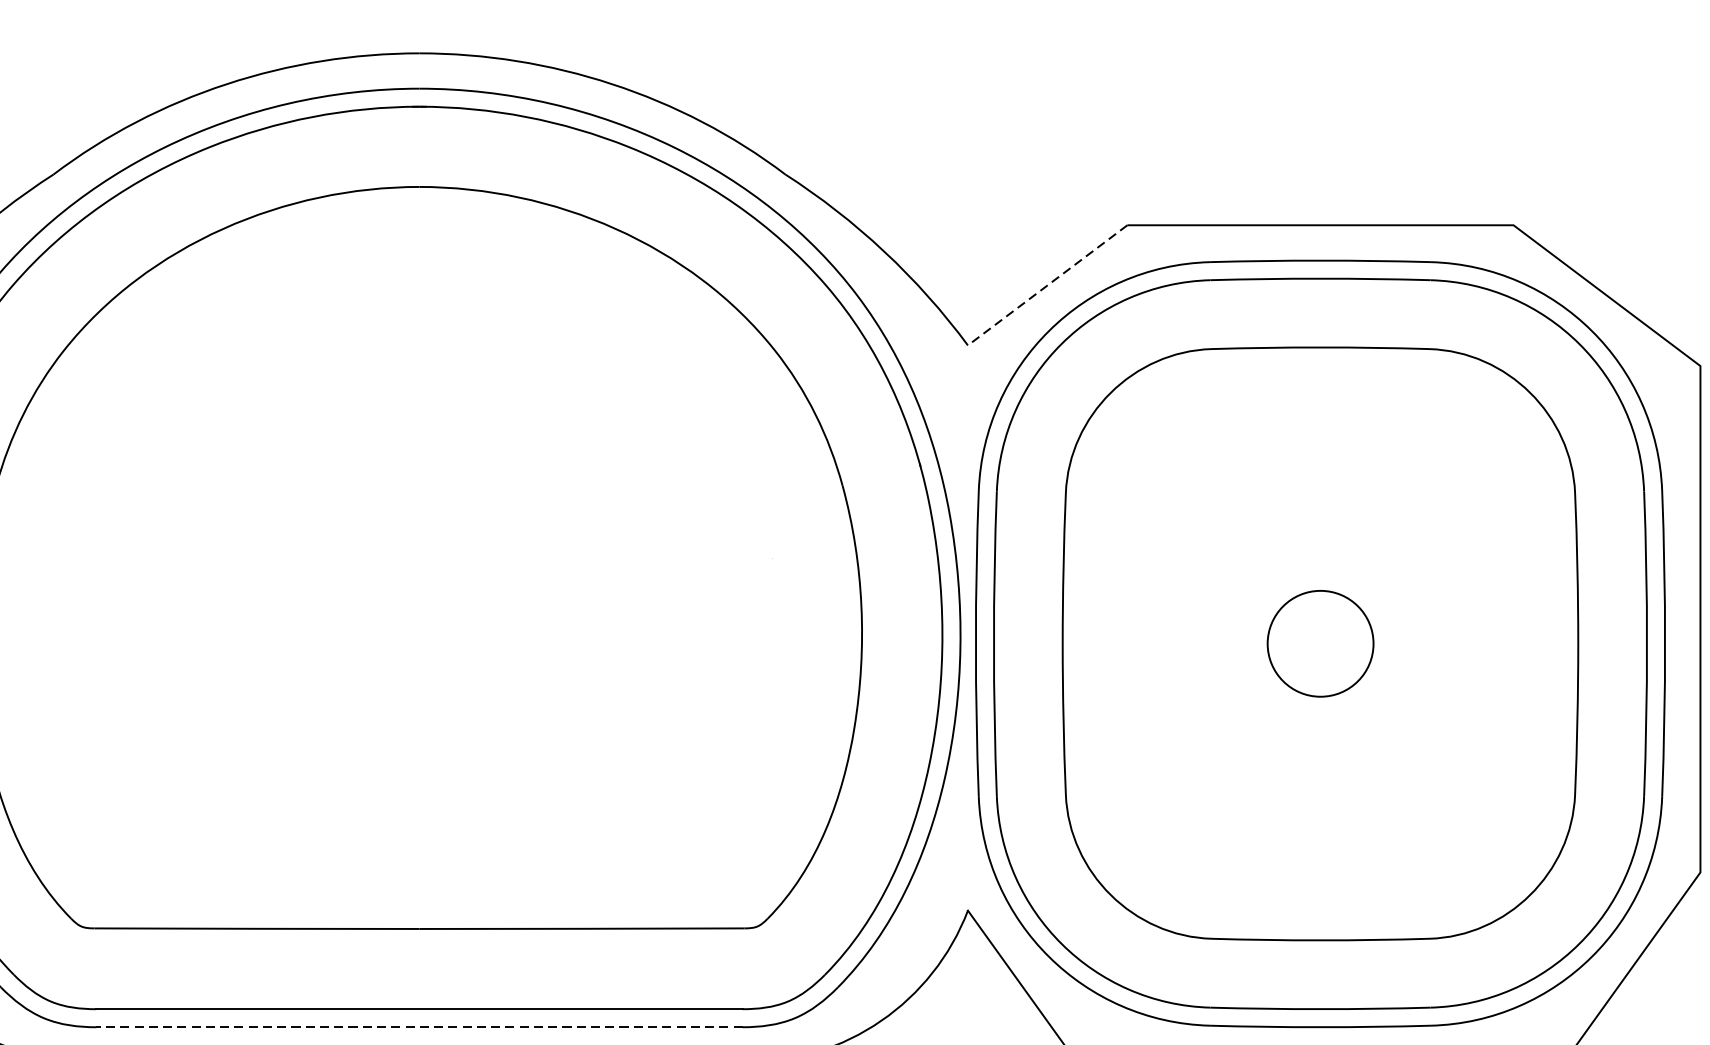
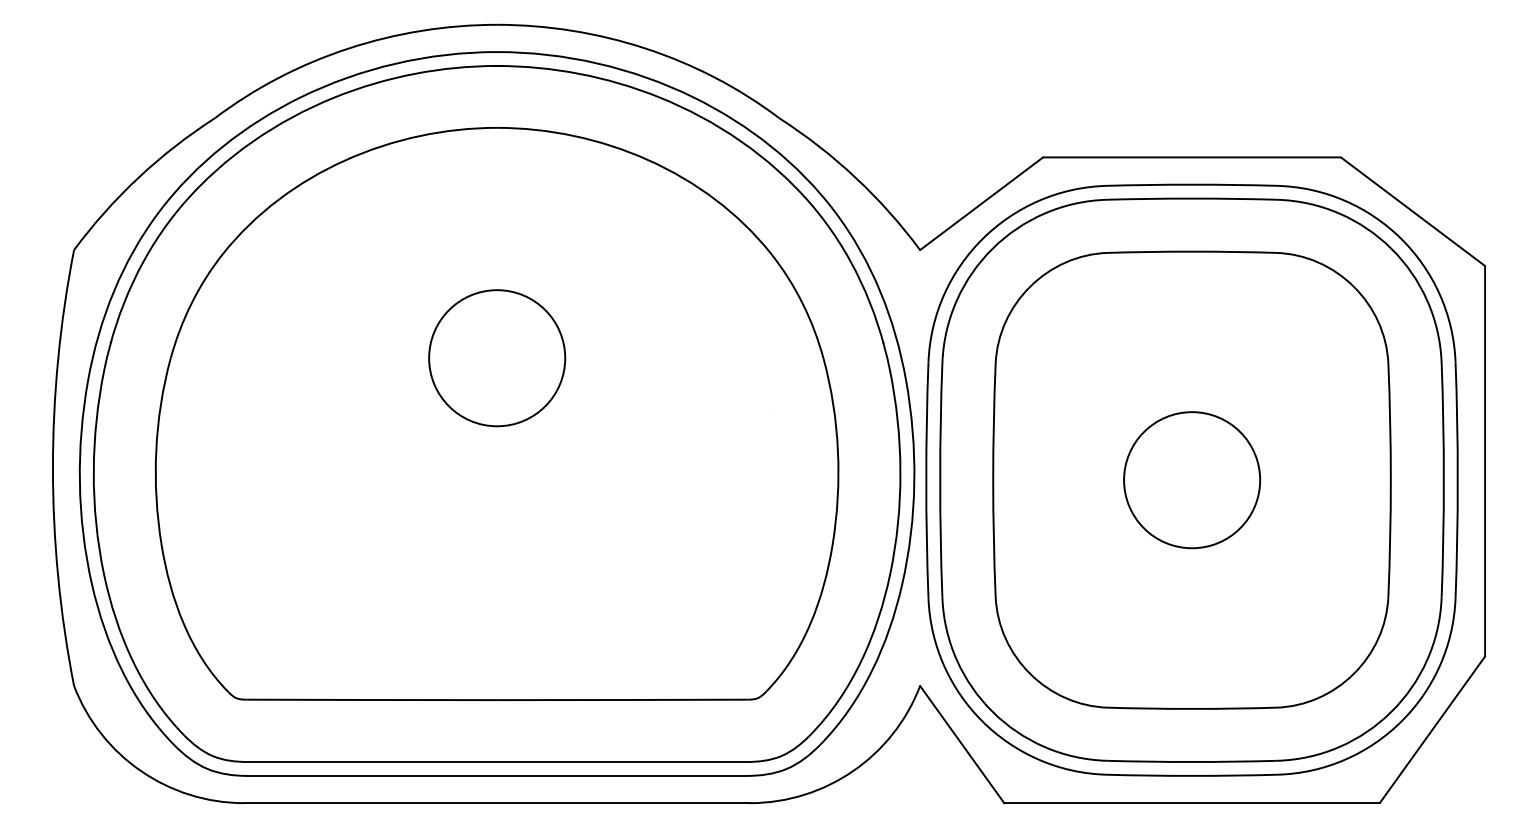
line: (1047, 286) -> (981, 204), dashed -> solid
circle: (419, 486) -> (497, 358), added
circle: (1321, 644) -> (1192, 480), size x1.67
line: (418, 1026) -> (496, 775), dashed -> solid

